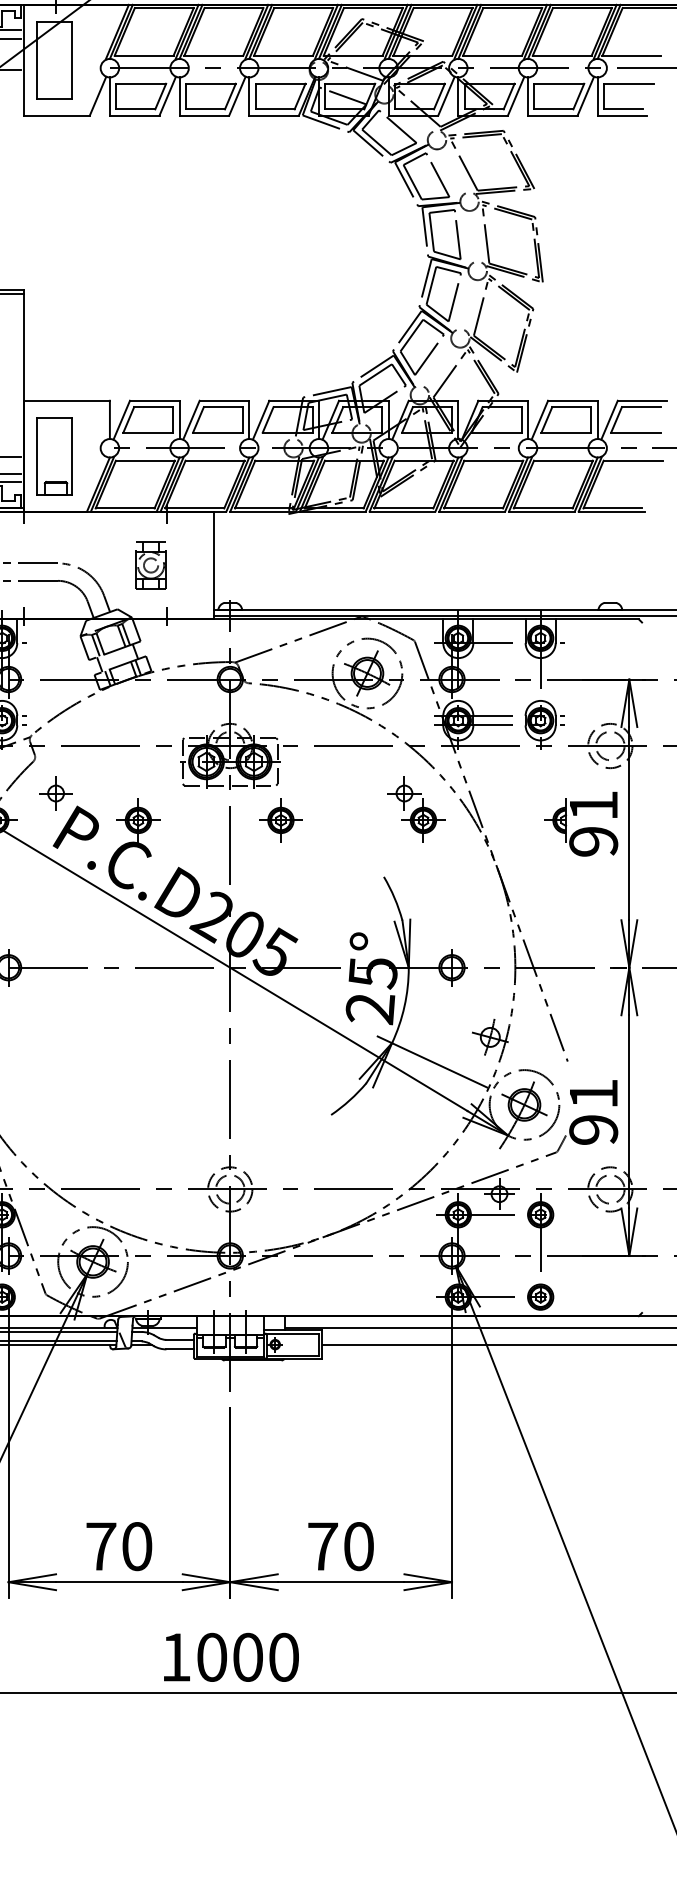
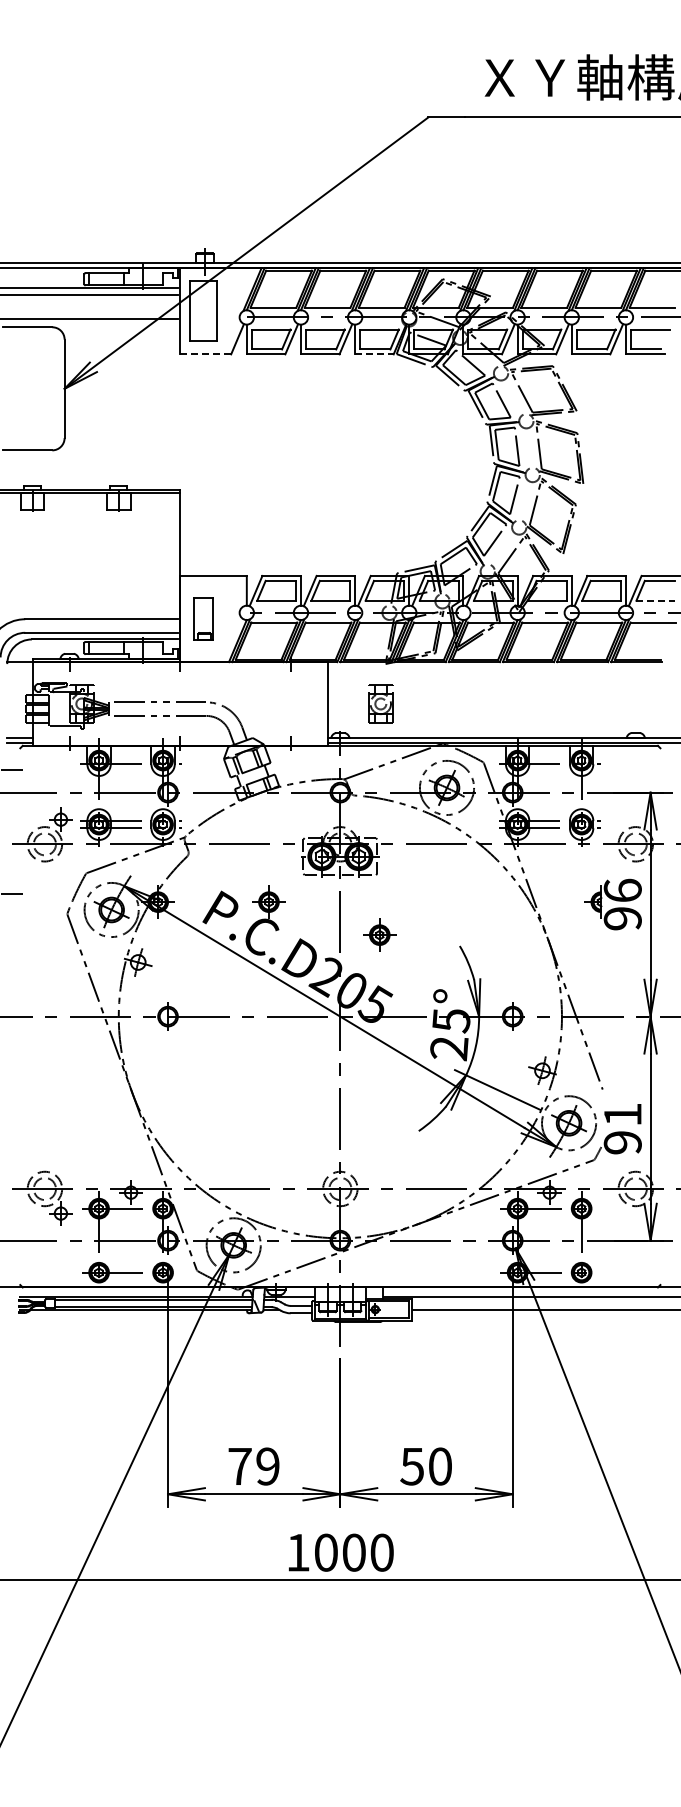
line: (56, 115) -> (205, 354), solid -> dashed
line: (274, 115) -> (374, 354), solid -> dashed
line: (636, 432) -> (656, 600), solid -> dashed
part: (54, 455) -> (203, 618), size x0.7
part: (150, 564) -> (380, 703), moved
part: (55, 793) -> (204, 881), removed
text: (593, 804) -> (622, 889), 91 -> 96
part: (415, 809) -> (484, 893), removed
part: (280, 819) -> (379, 934), moved
text: (136, 1546) -> (267, 1466), 70 -> 79
text: (323, 1546) -> (412, 1466), 70 -> 50

